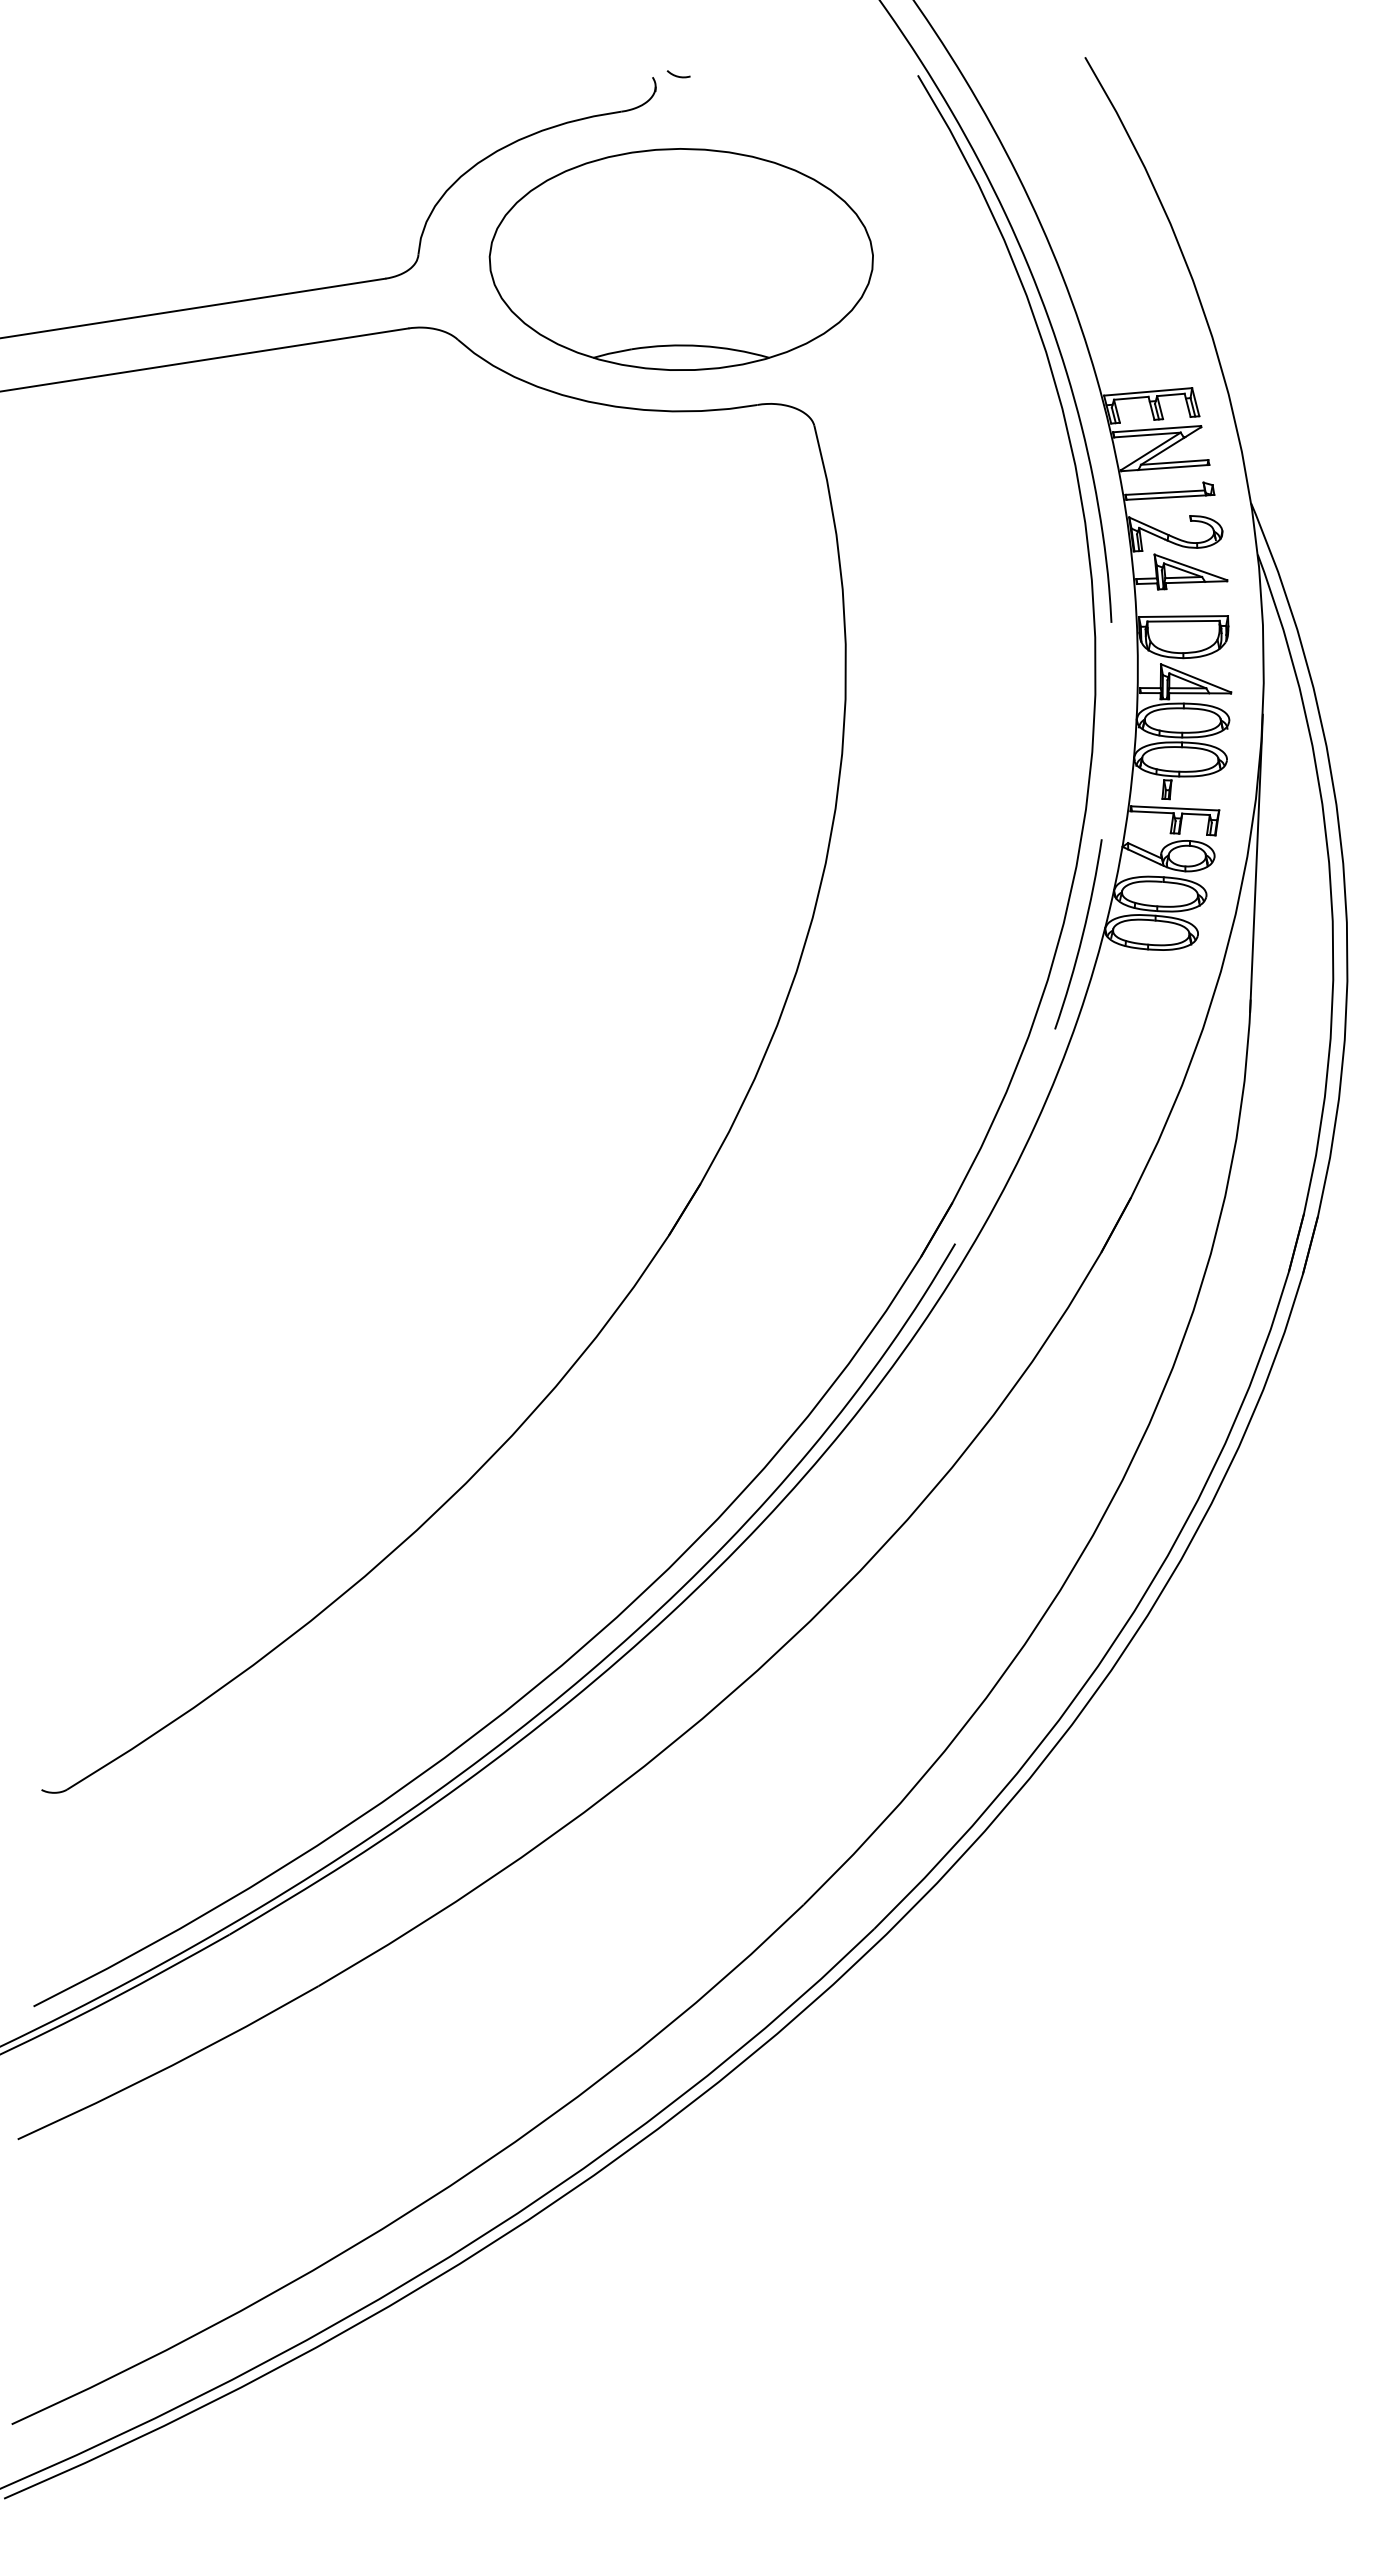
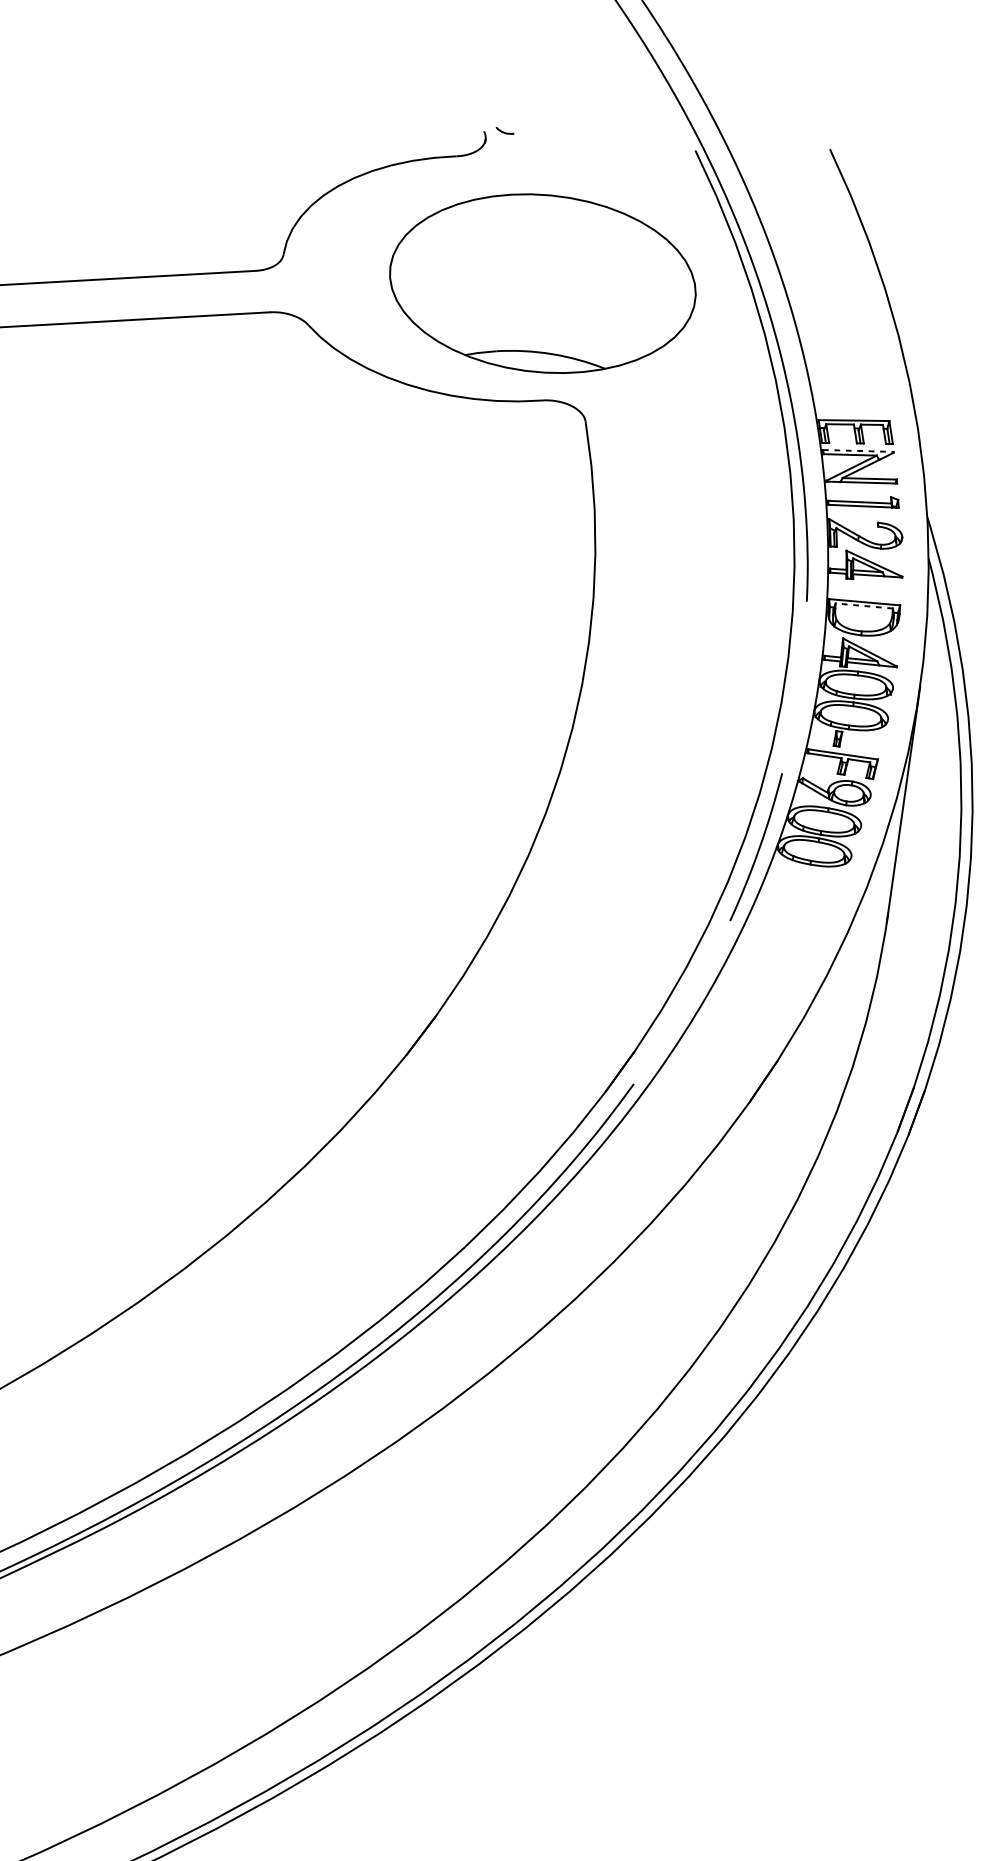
part: (680, 259) -> (542, 283), moved
line: (1157, 429) -> (858, 451), solid -> dashed
line: (1183, 621) -> (864, 606), solid -> dashed

